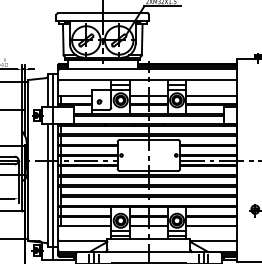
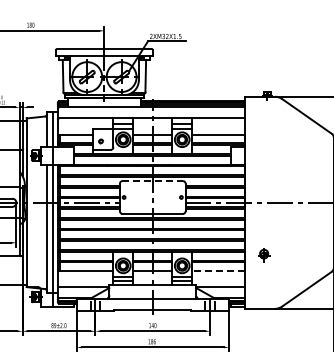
line: (149, 140) -> (153, 181), solid -> dashed
line: (211, 225) -> (218, 270), solid -> dashed

